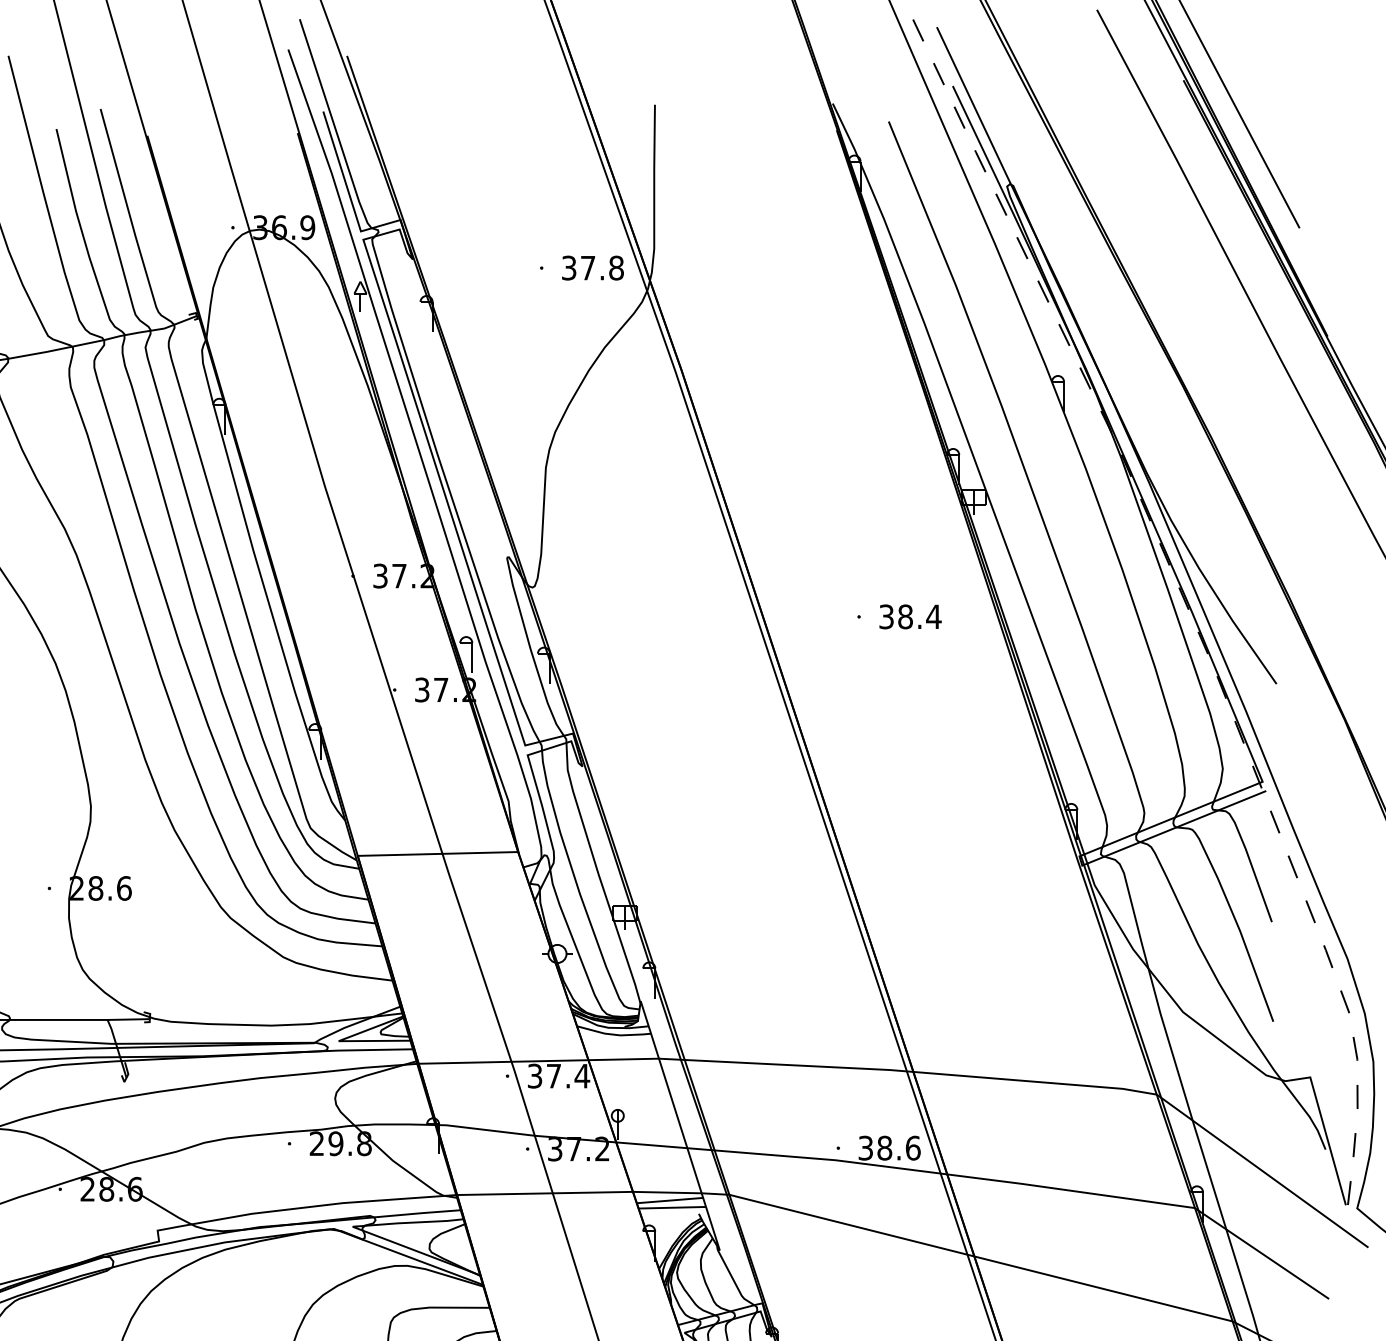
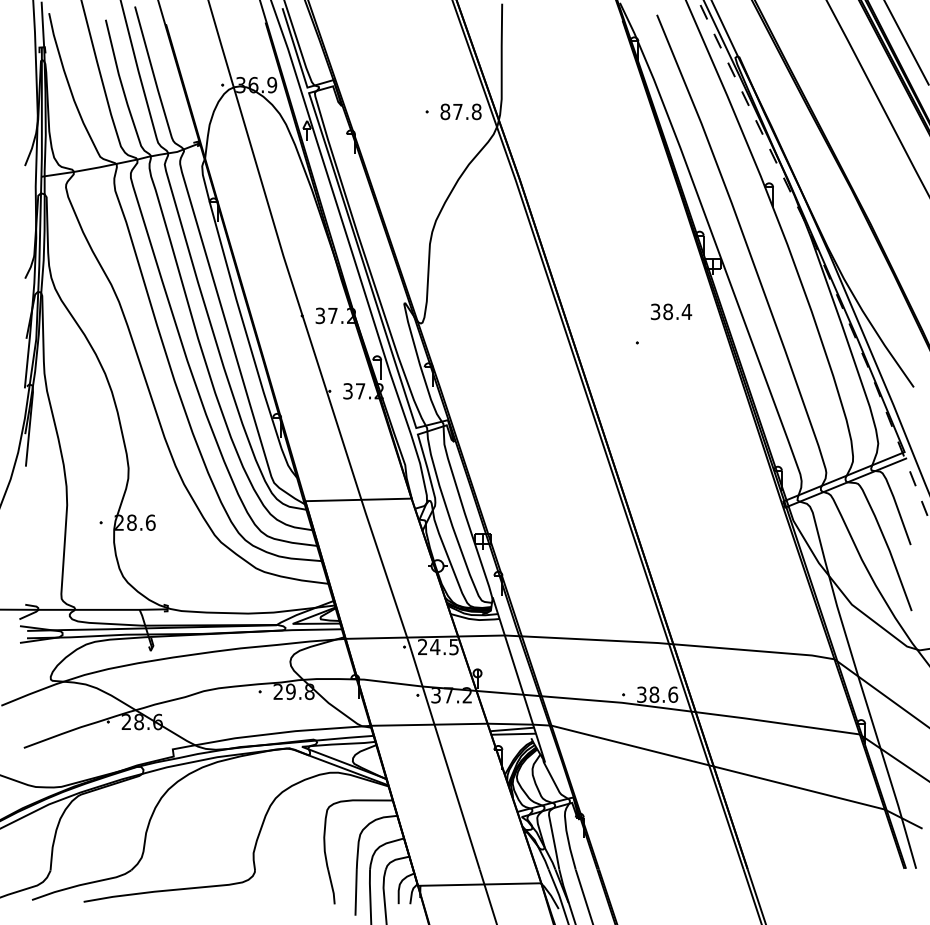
text: (569, 267) -> (445, 111), 37.8 -> 87.8
text: (910, 616) -> (671, 311), moved
text: (558, 1076) -> (438, 647), 37.4 -> 24.5

